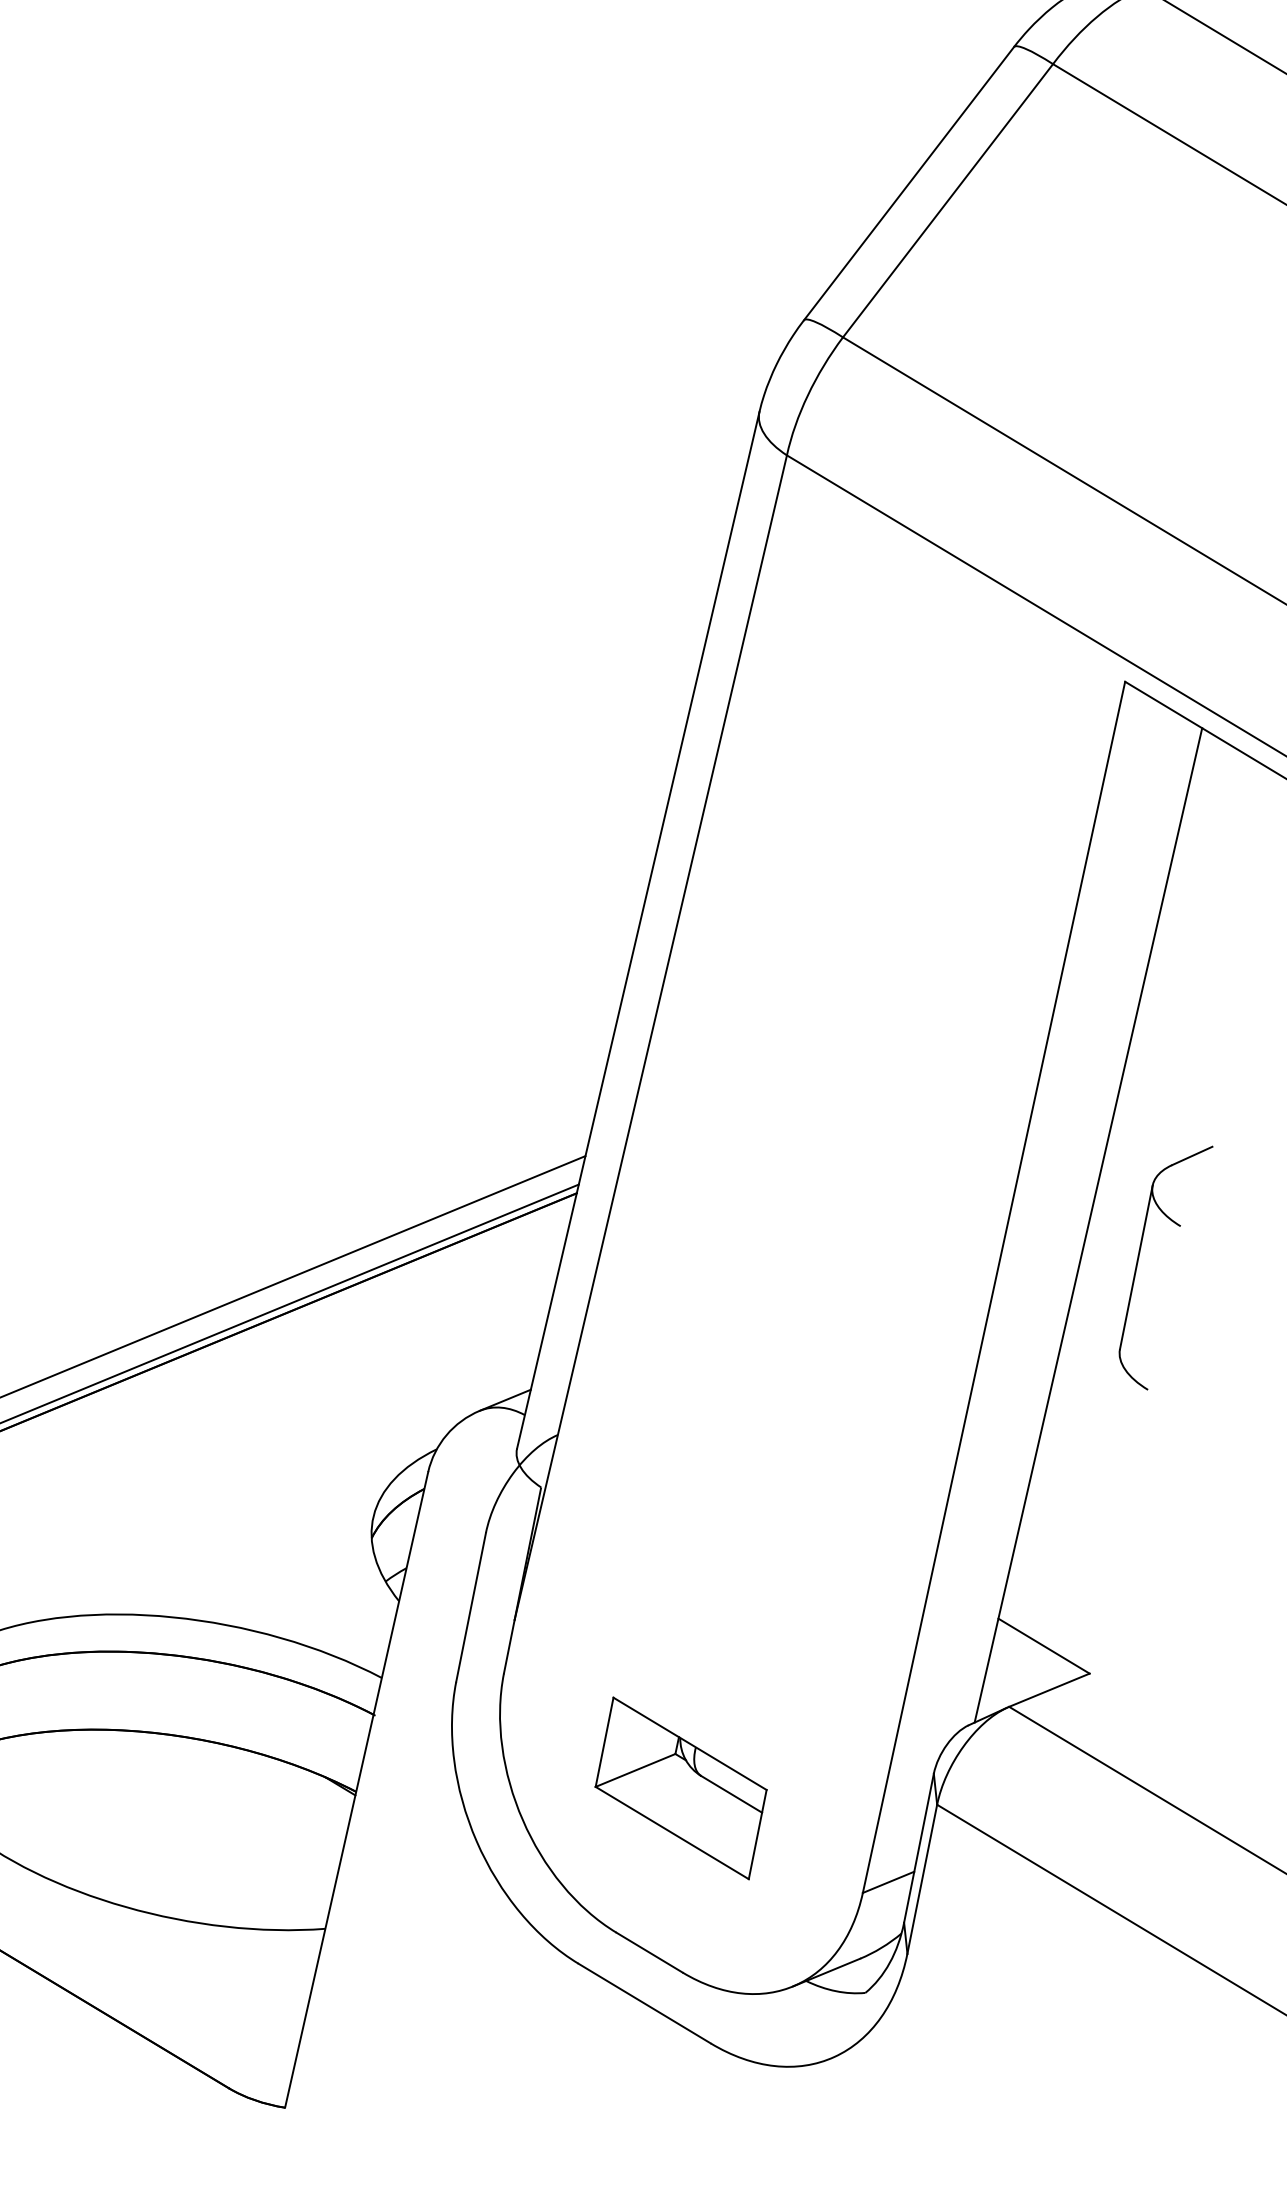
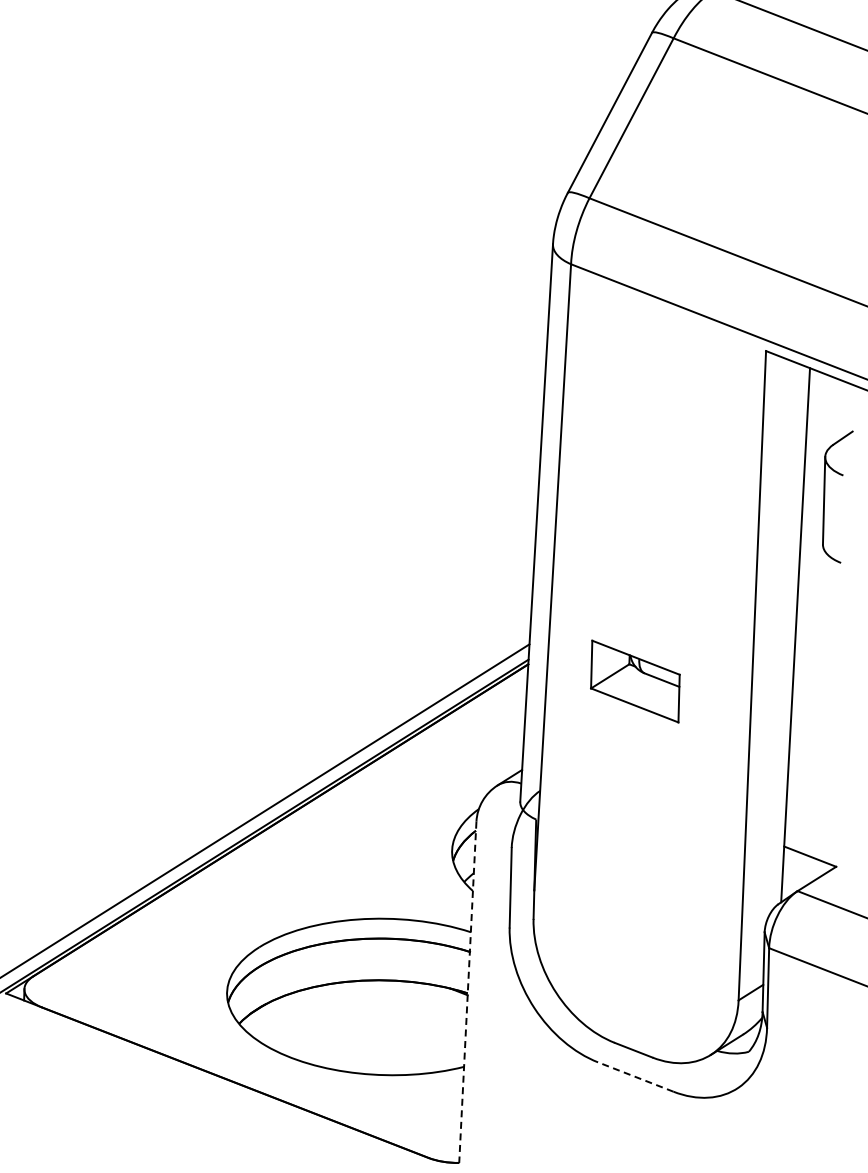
part: (1140, 1259) -> (825, 496), moved
part: (681, 1788) -> (635, 681), moved
line: (355, 1790) -> (467, 992), solid -> dashed
line: (644, 2002) -> (635, 1076), solid -> dashed

